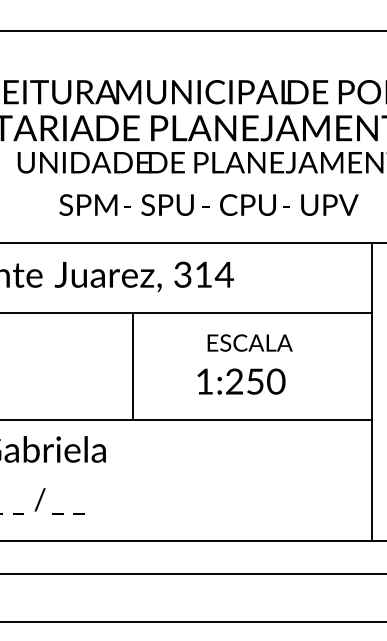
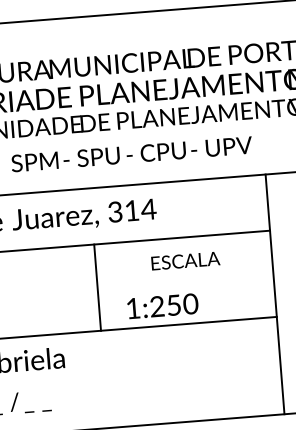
text: (249, 342) -> (185, 260), moved
line: (132, 365) -> (97, 286), moved
text: (241, 381) -> (162, 306), moved

